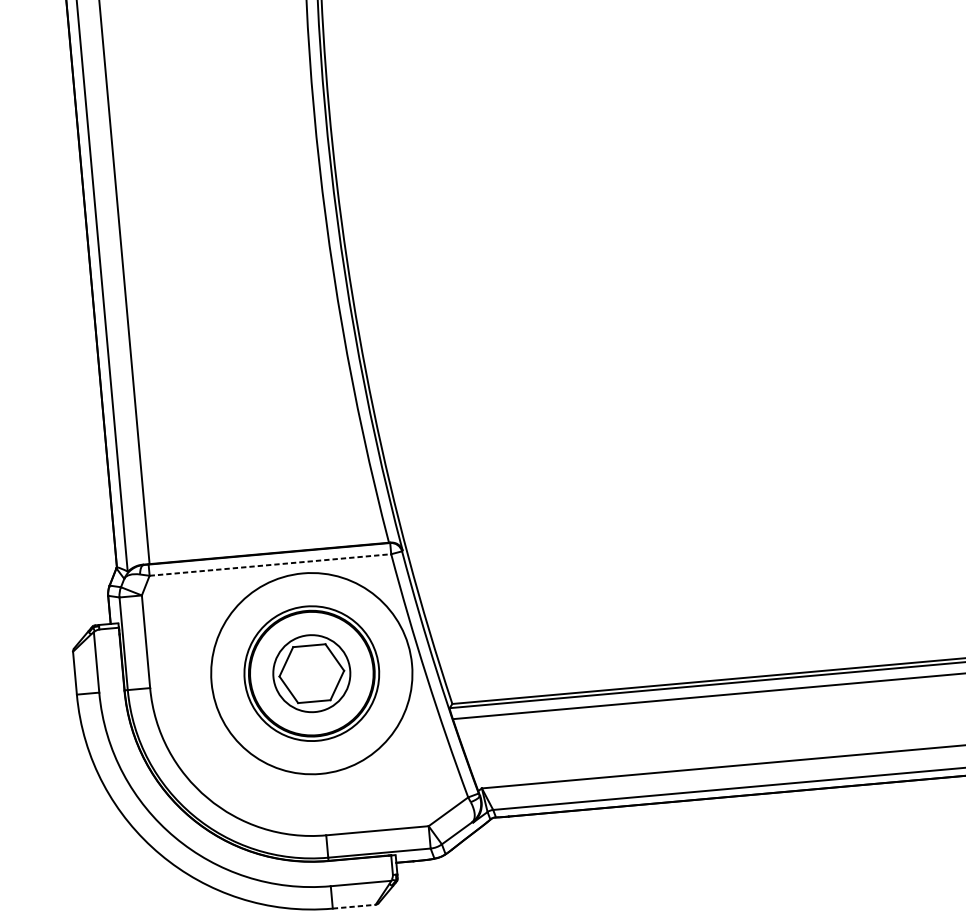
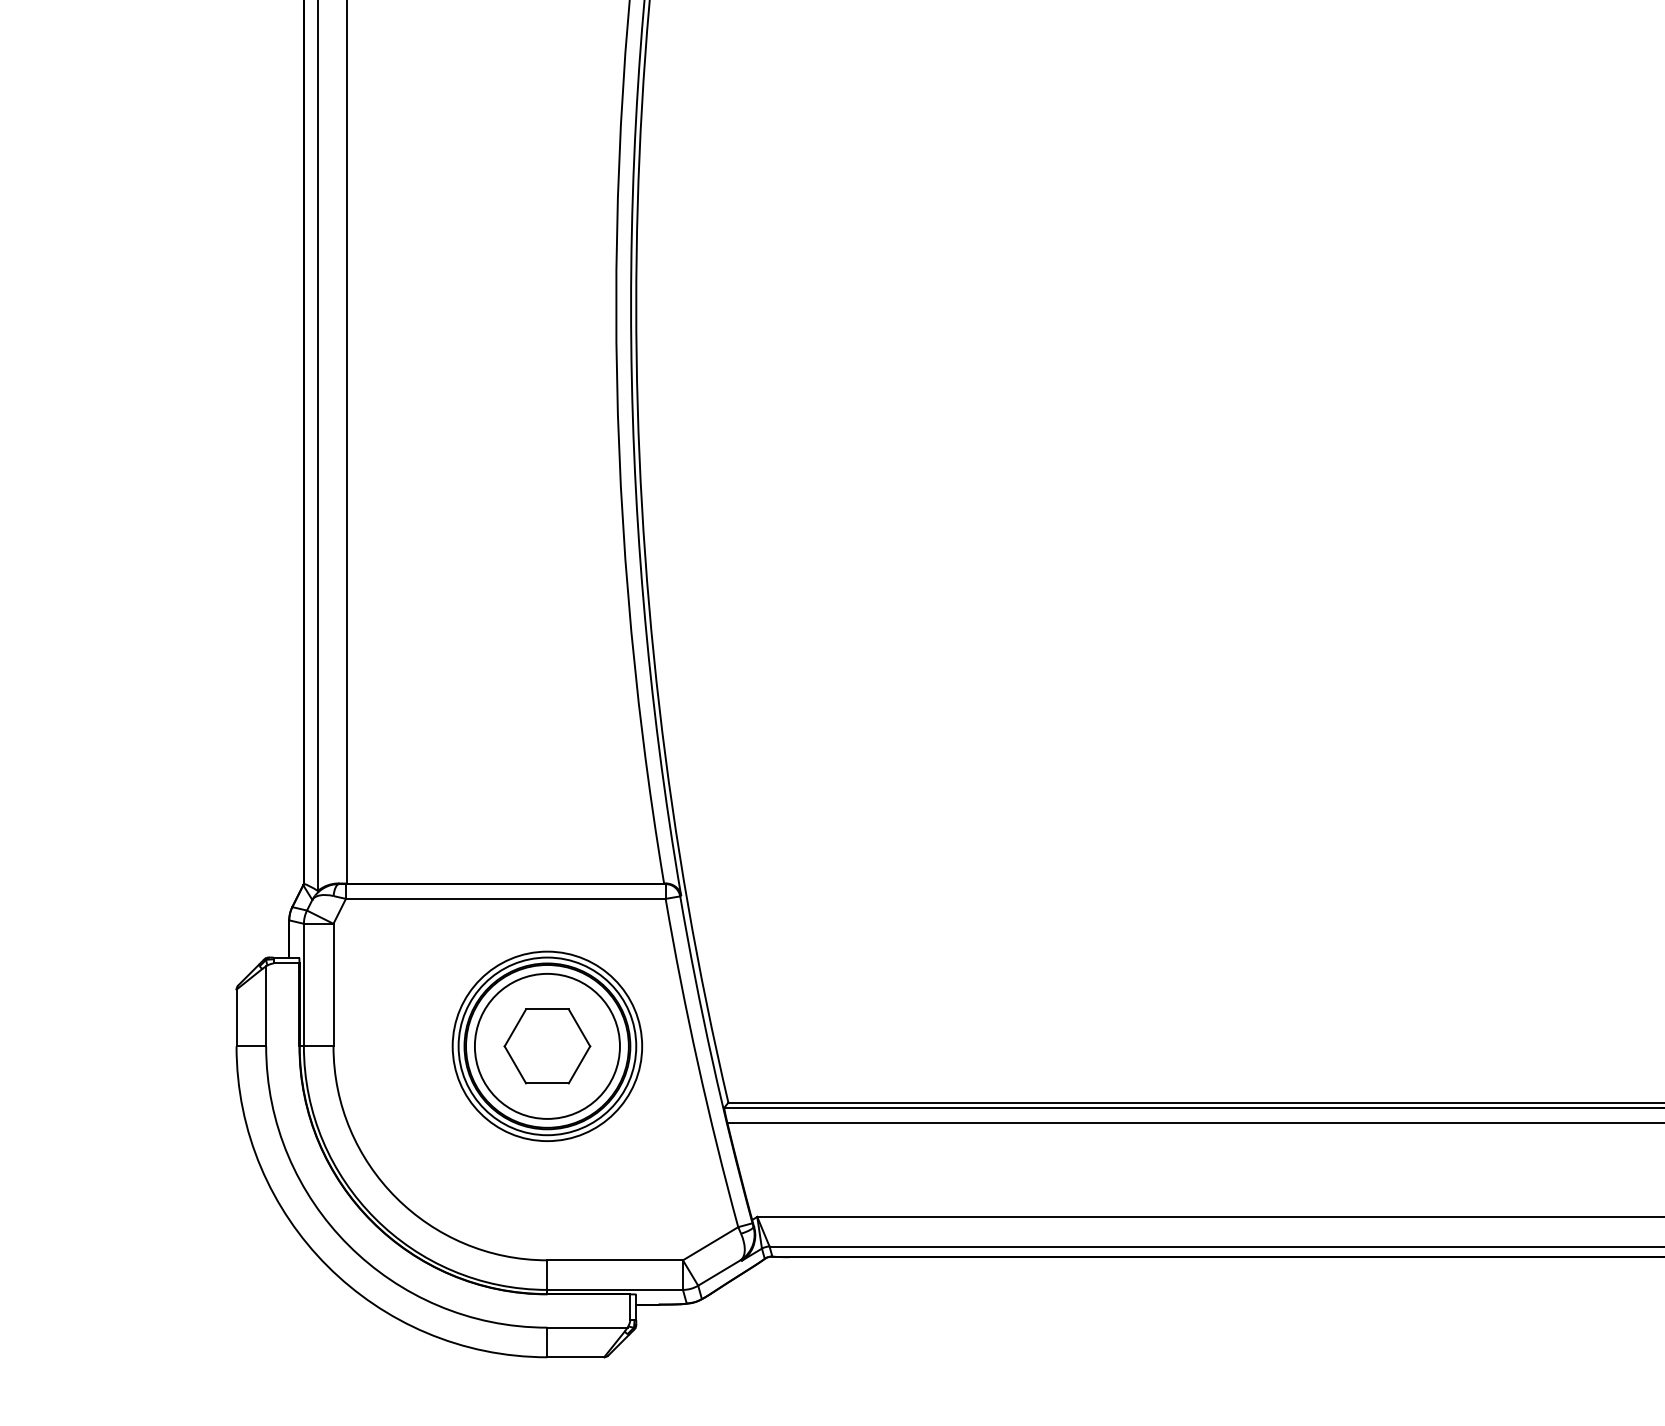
line: (270, 564) -> (505, 898), dashed -> solid
circle: (311, 673) -> (546, 1045), size x1.43
circle: (311, 673) -> (547, 1046), size x0.71
line: (354, 906) -> (576, 1357), dashed -> solid

